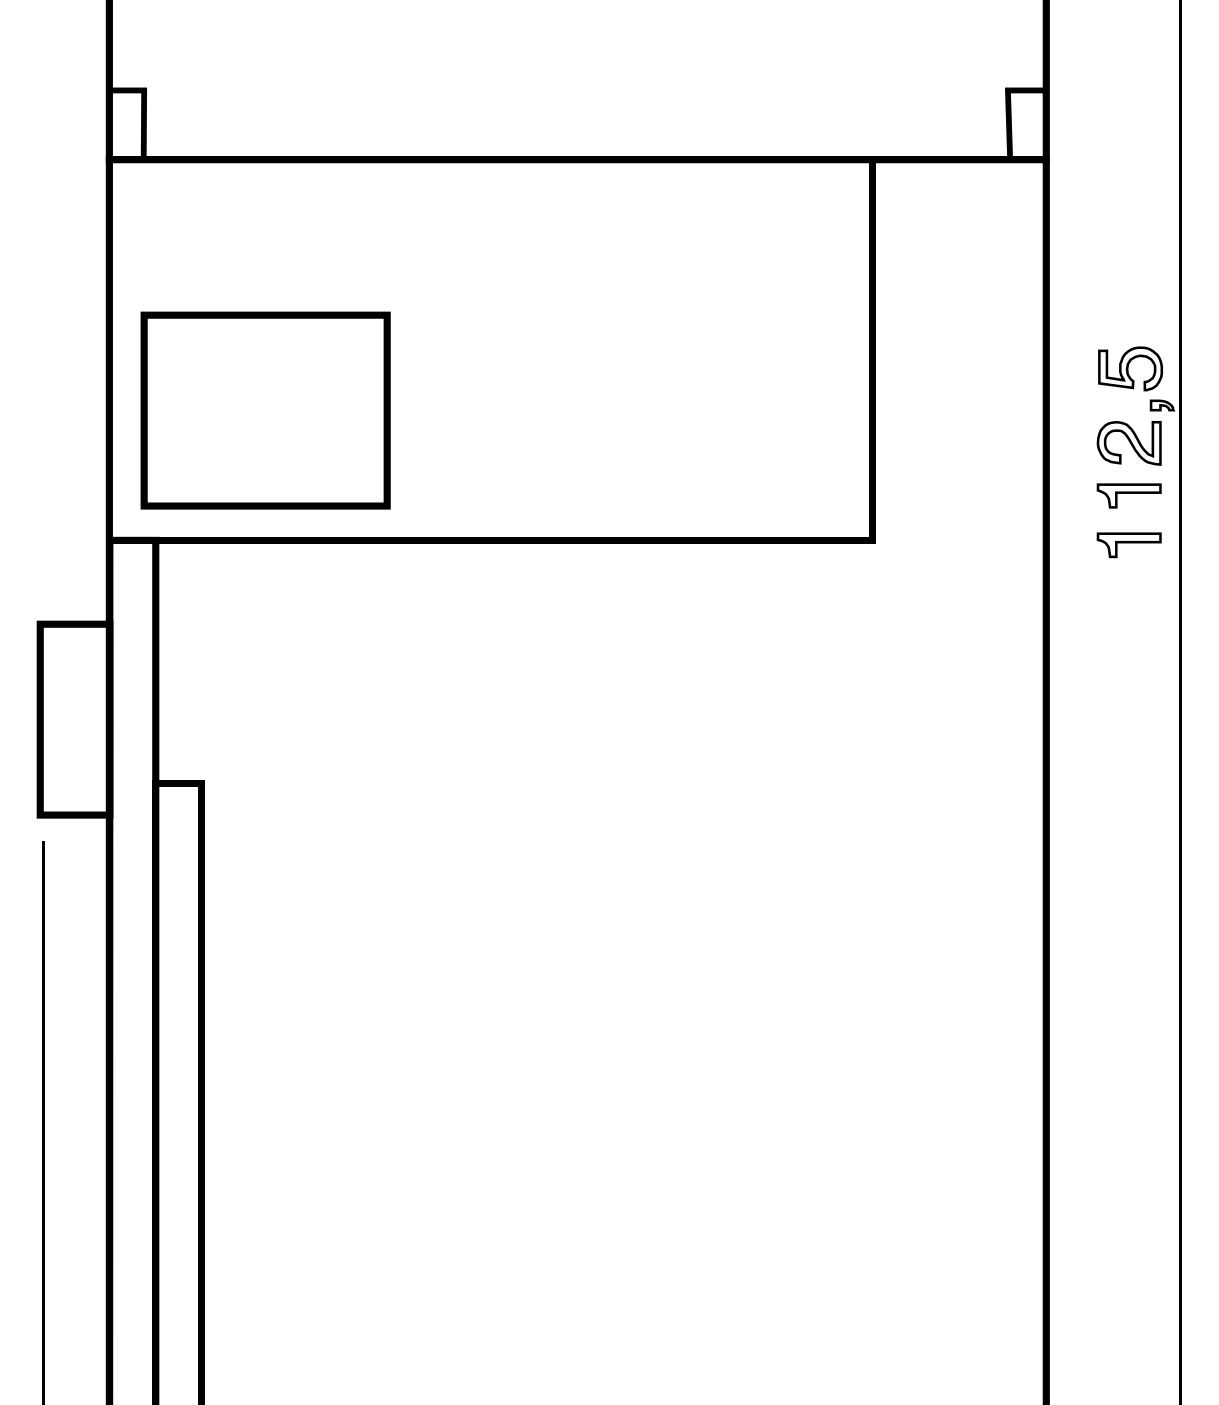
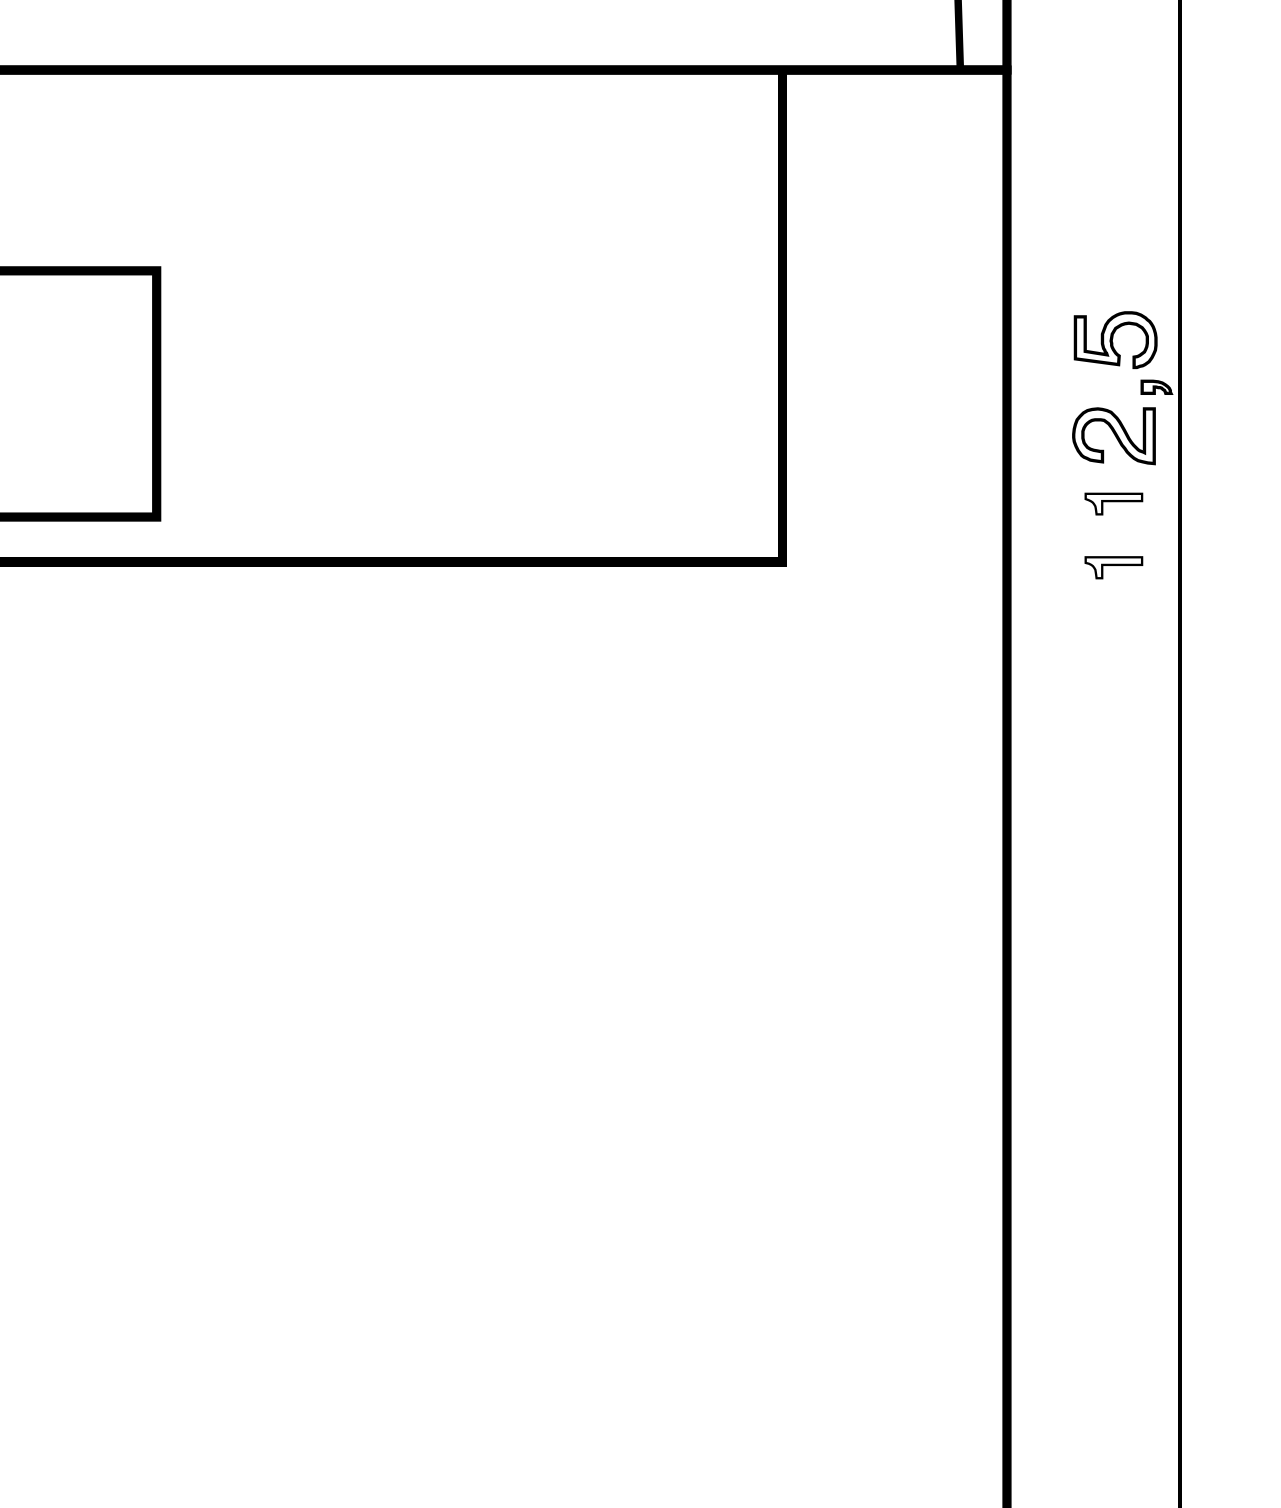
part: (1128, 495) -> (1113, 503), size x0.7
part: (1128, 545) -> (1113, 567), size x0.7

